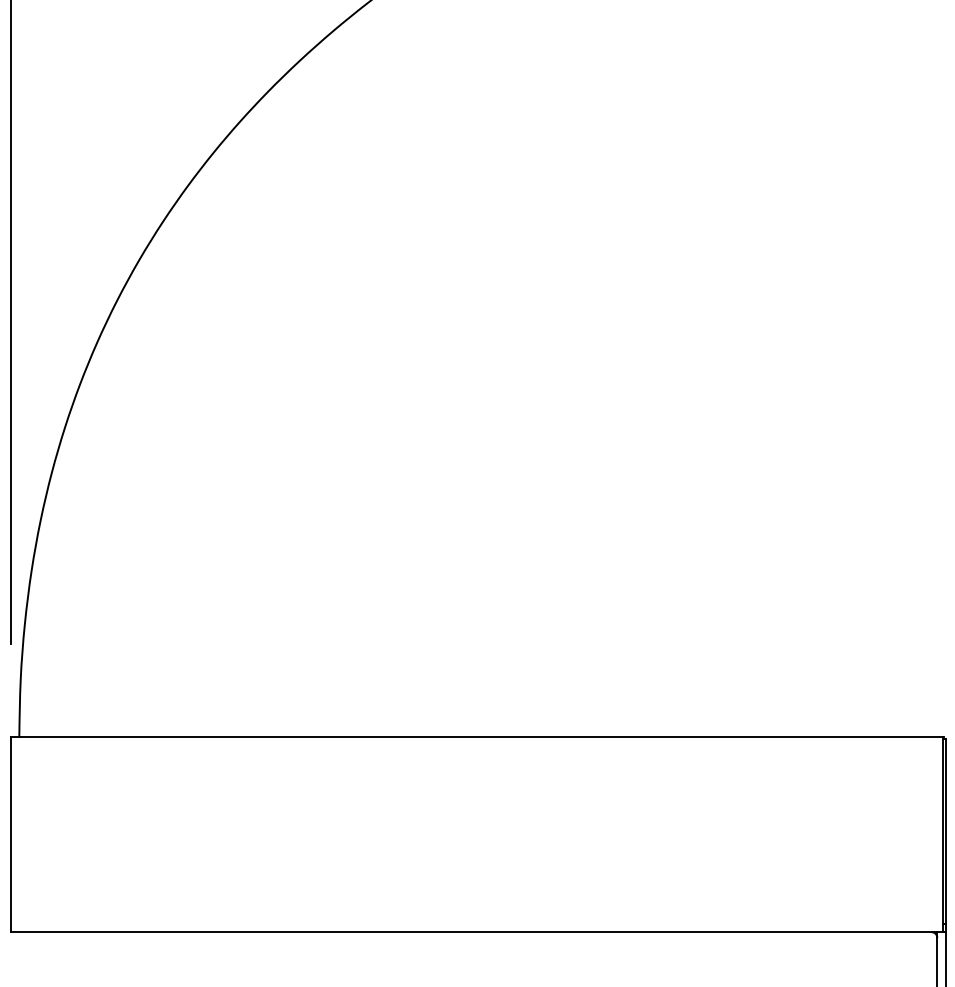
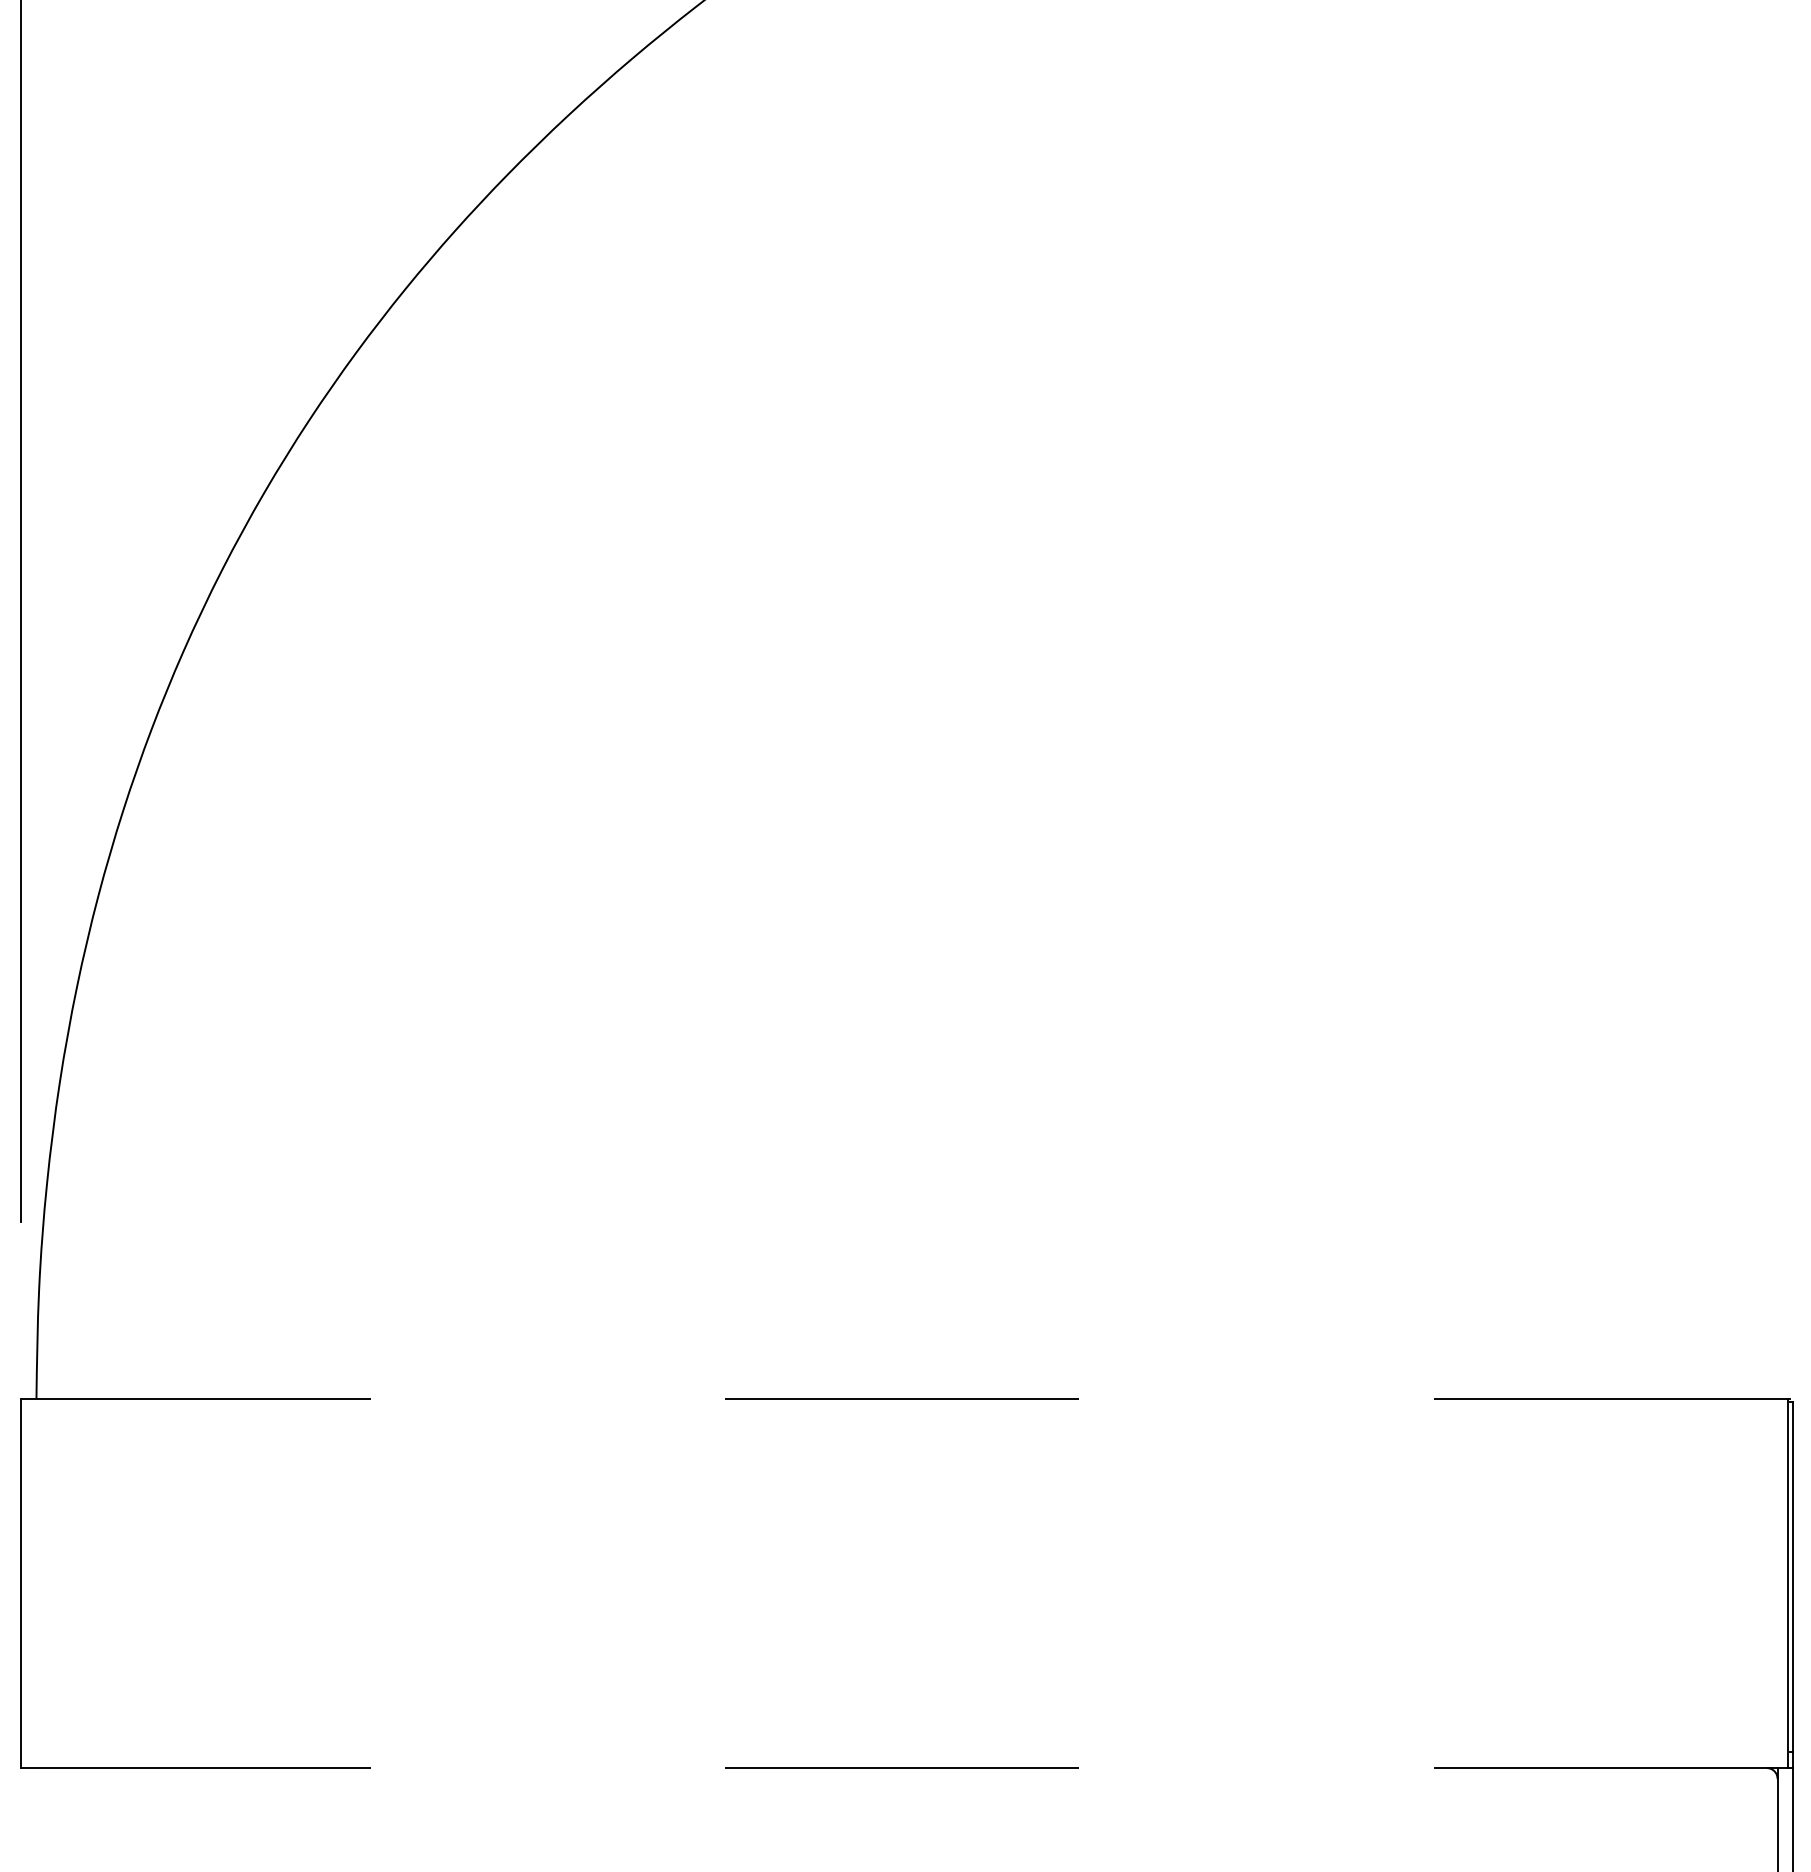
line: (477, 737) -> (905, 1398), solid -> dashed
line: (477, 932) -> (905, 1768), solid -> dashed

